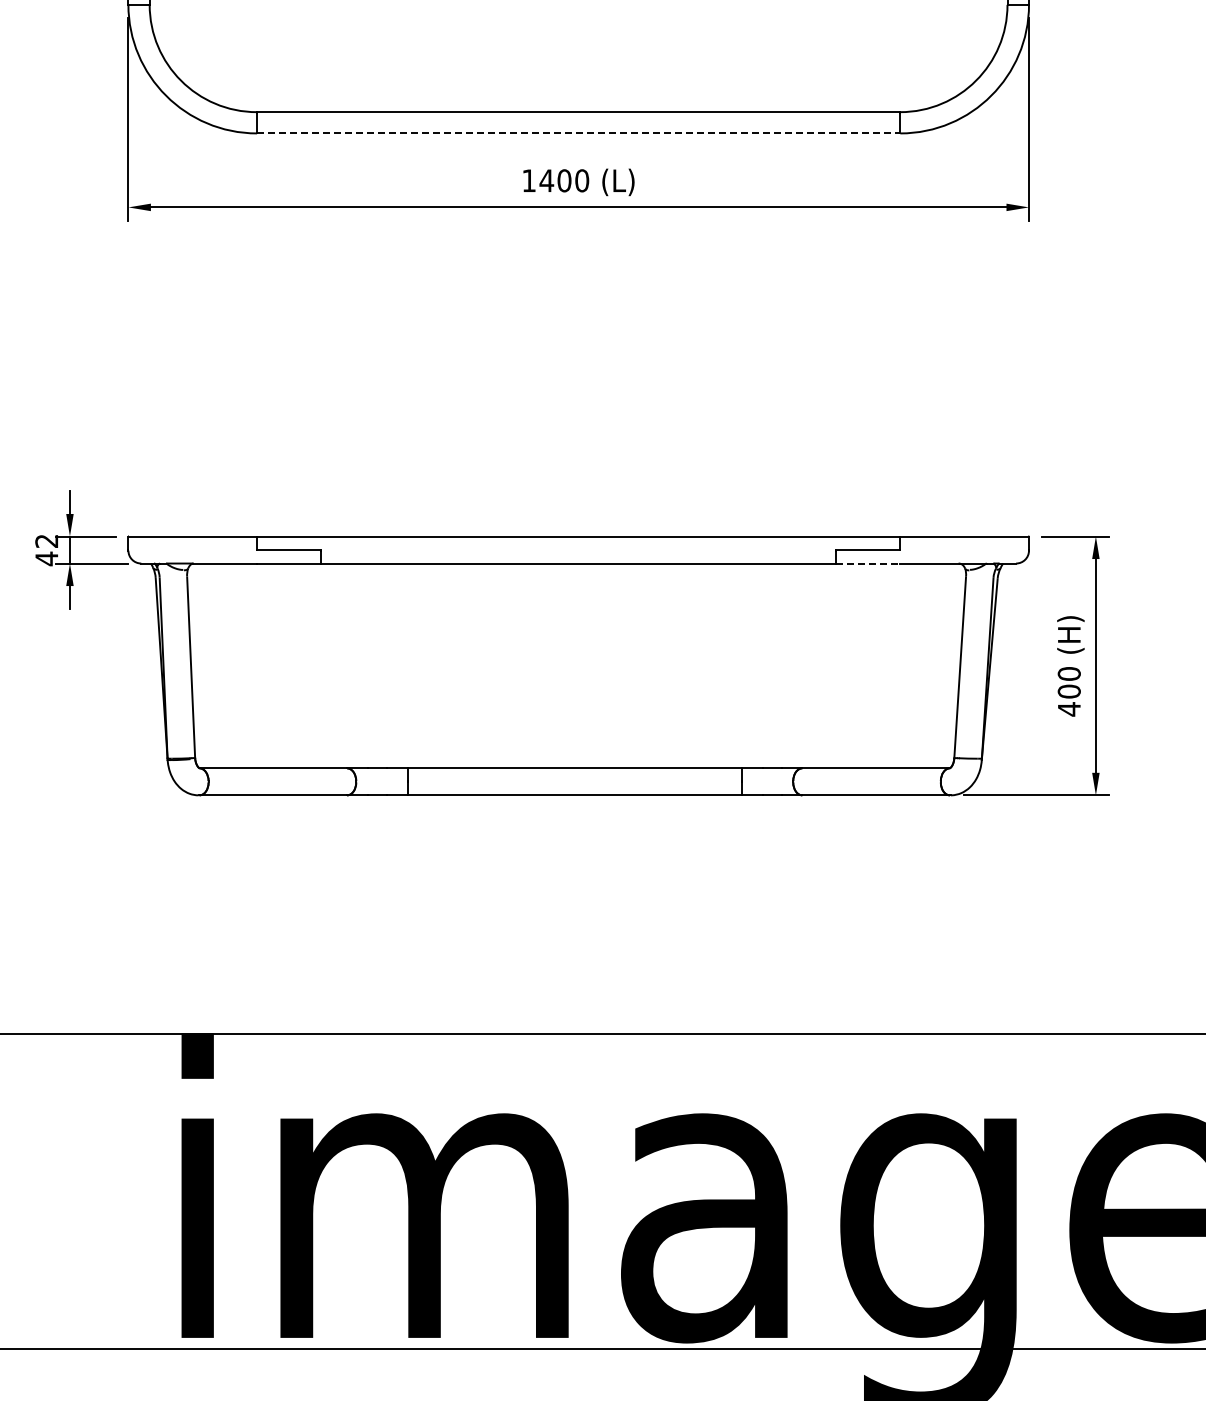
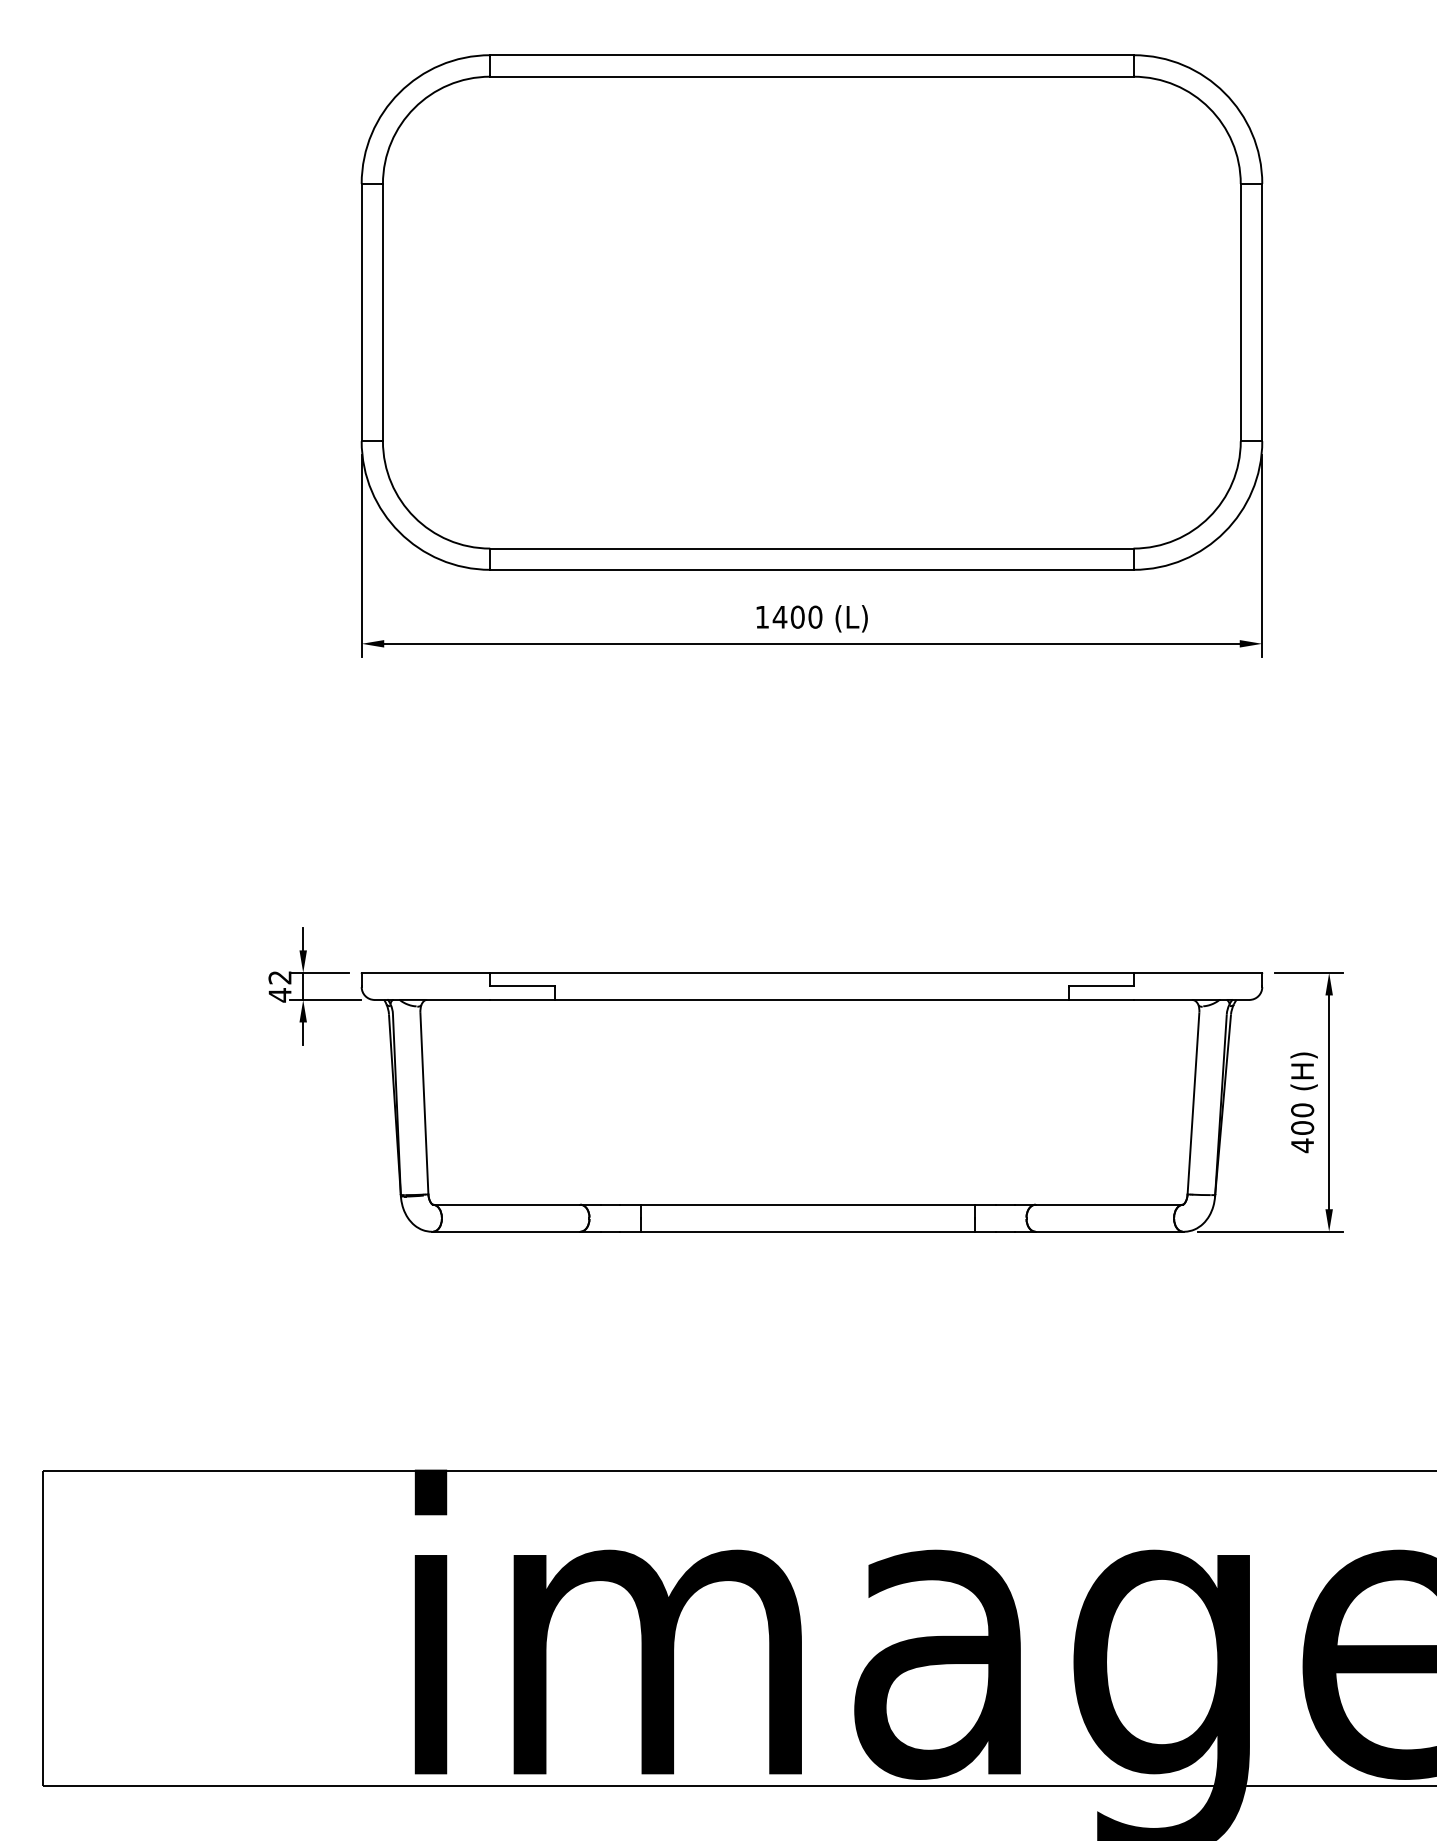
line: (578, 133) -> (811, 569), dashed -> solid
line: (868, 563) -> (1101, 999), dashed -> solid

